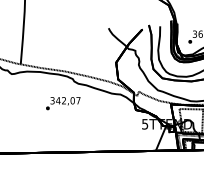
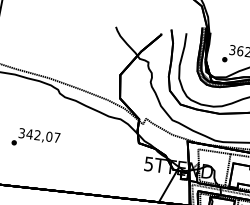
text: (63, 103) -> (36, 138), moved

